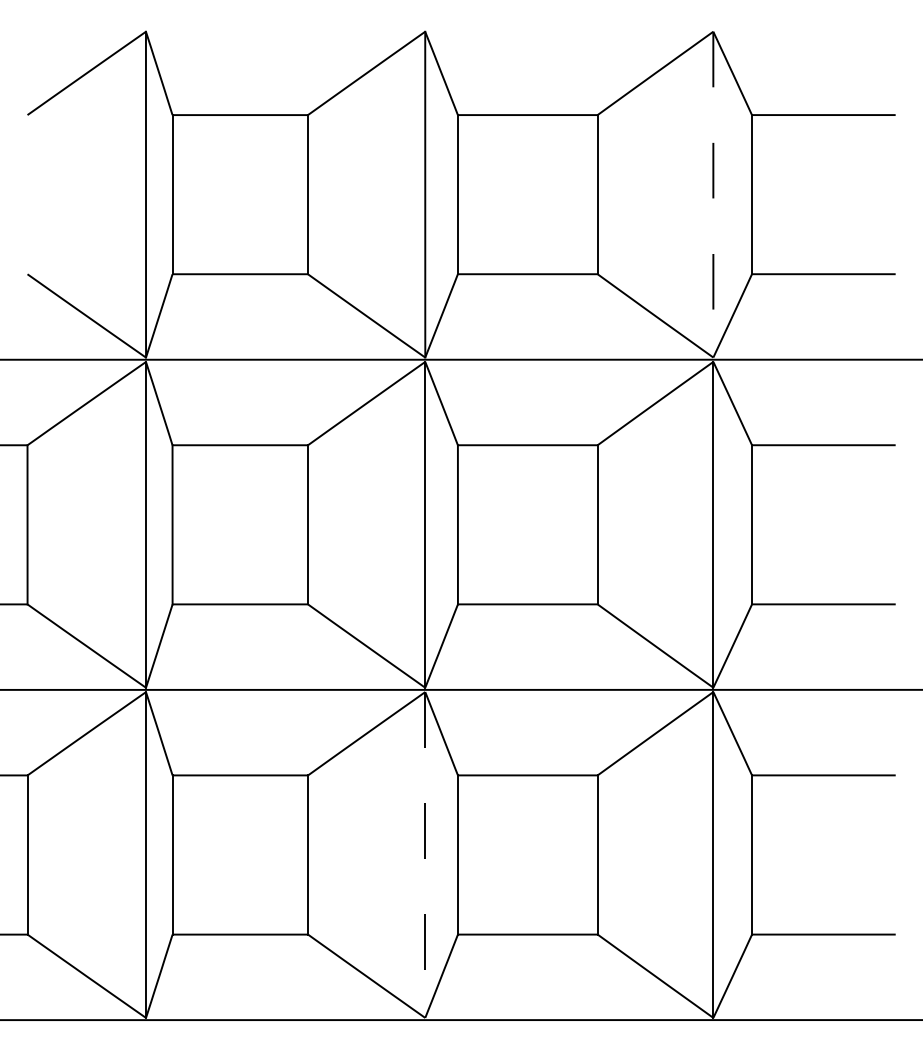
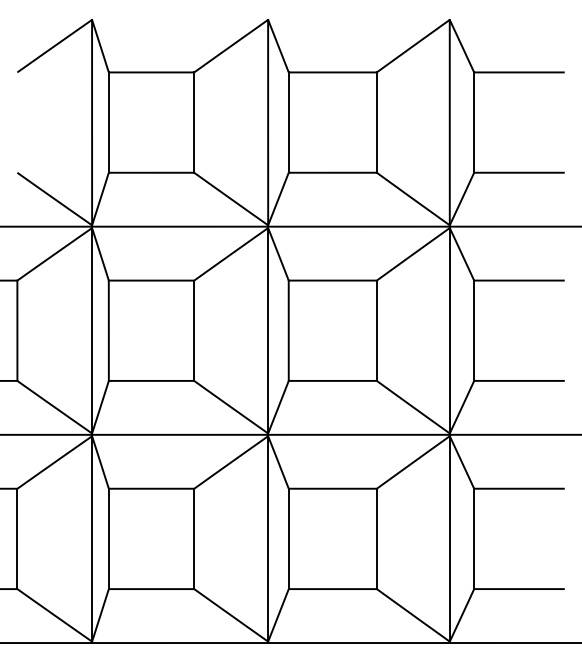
line: (712, 194) -> (449, 122), dashed -> solid
line: (425, 854) -> (268, 538), dashed -> solid

